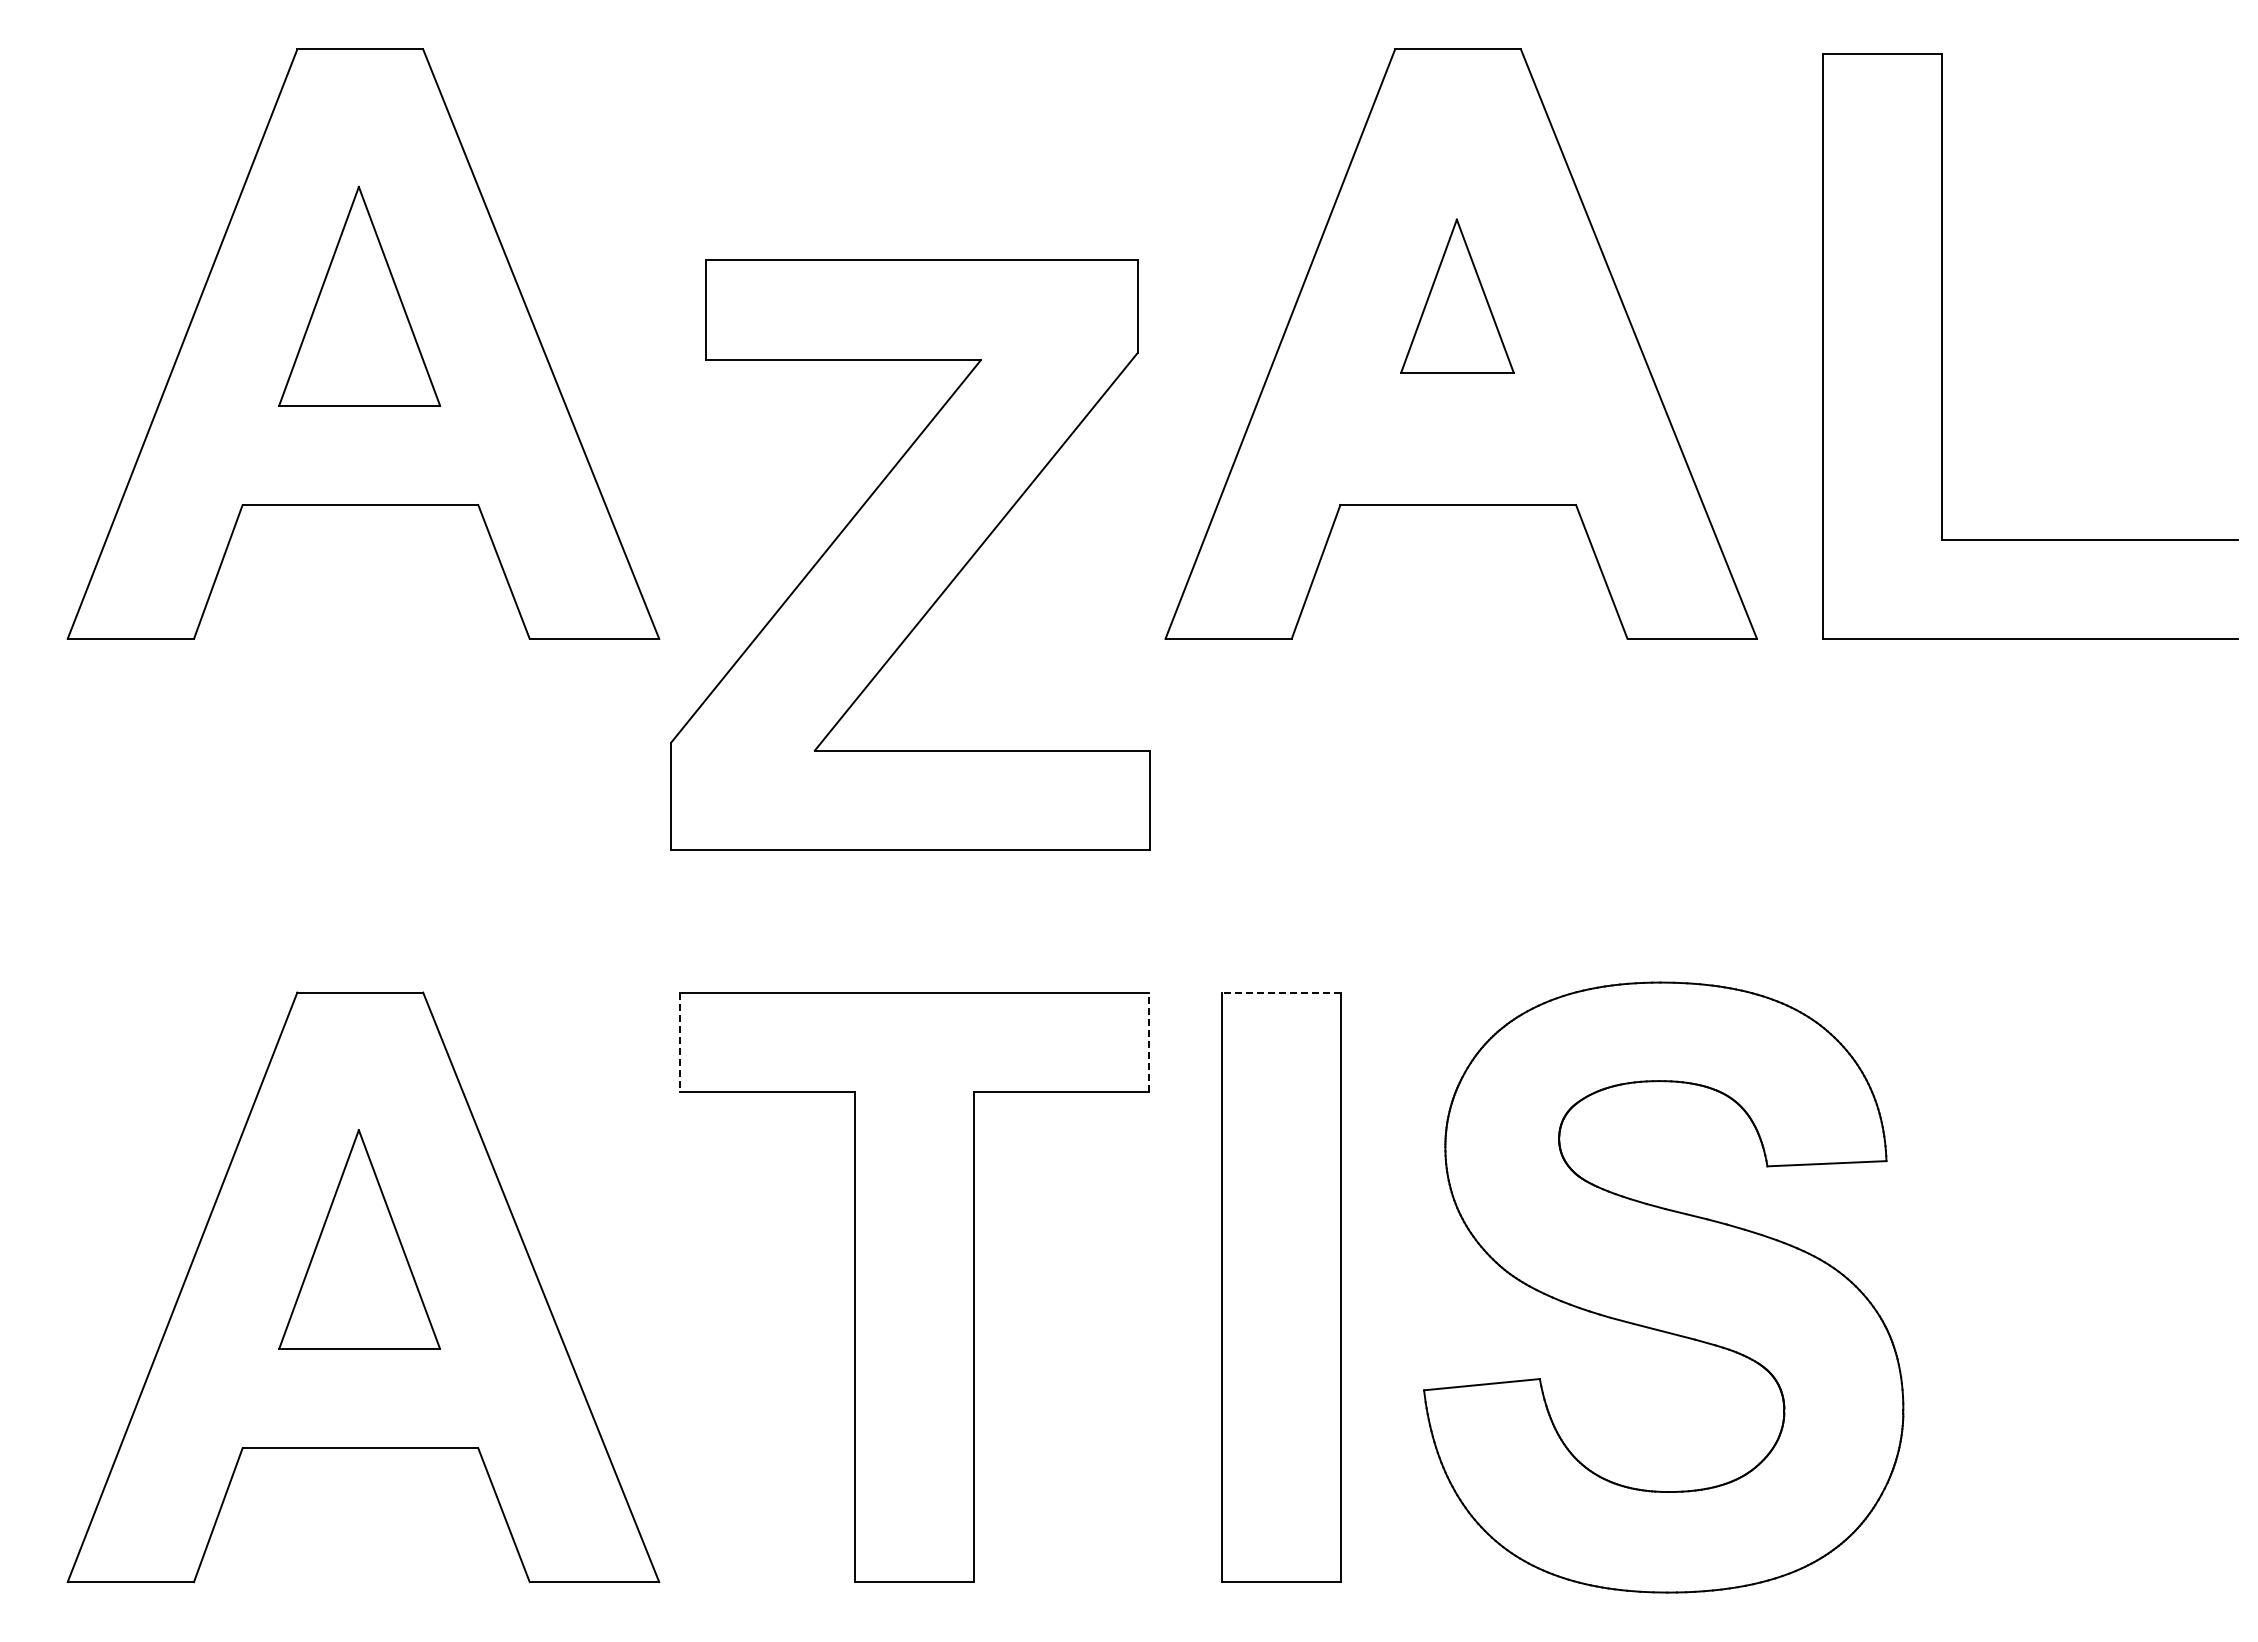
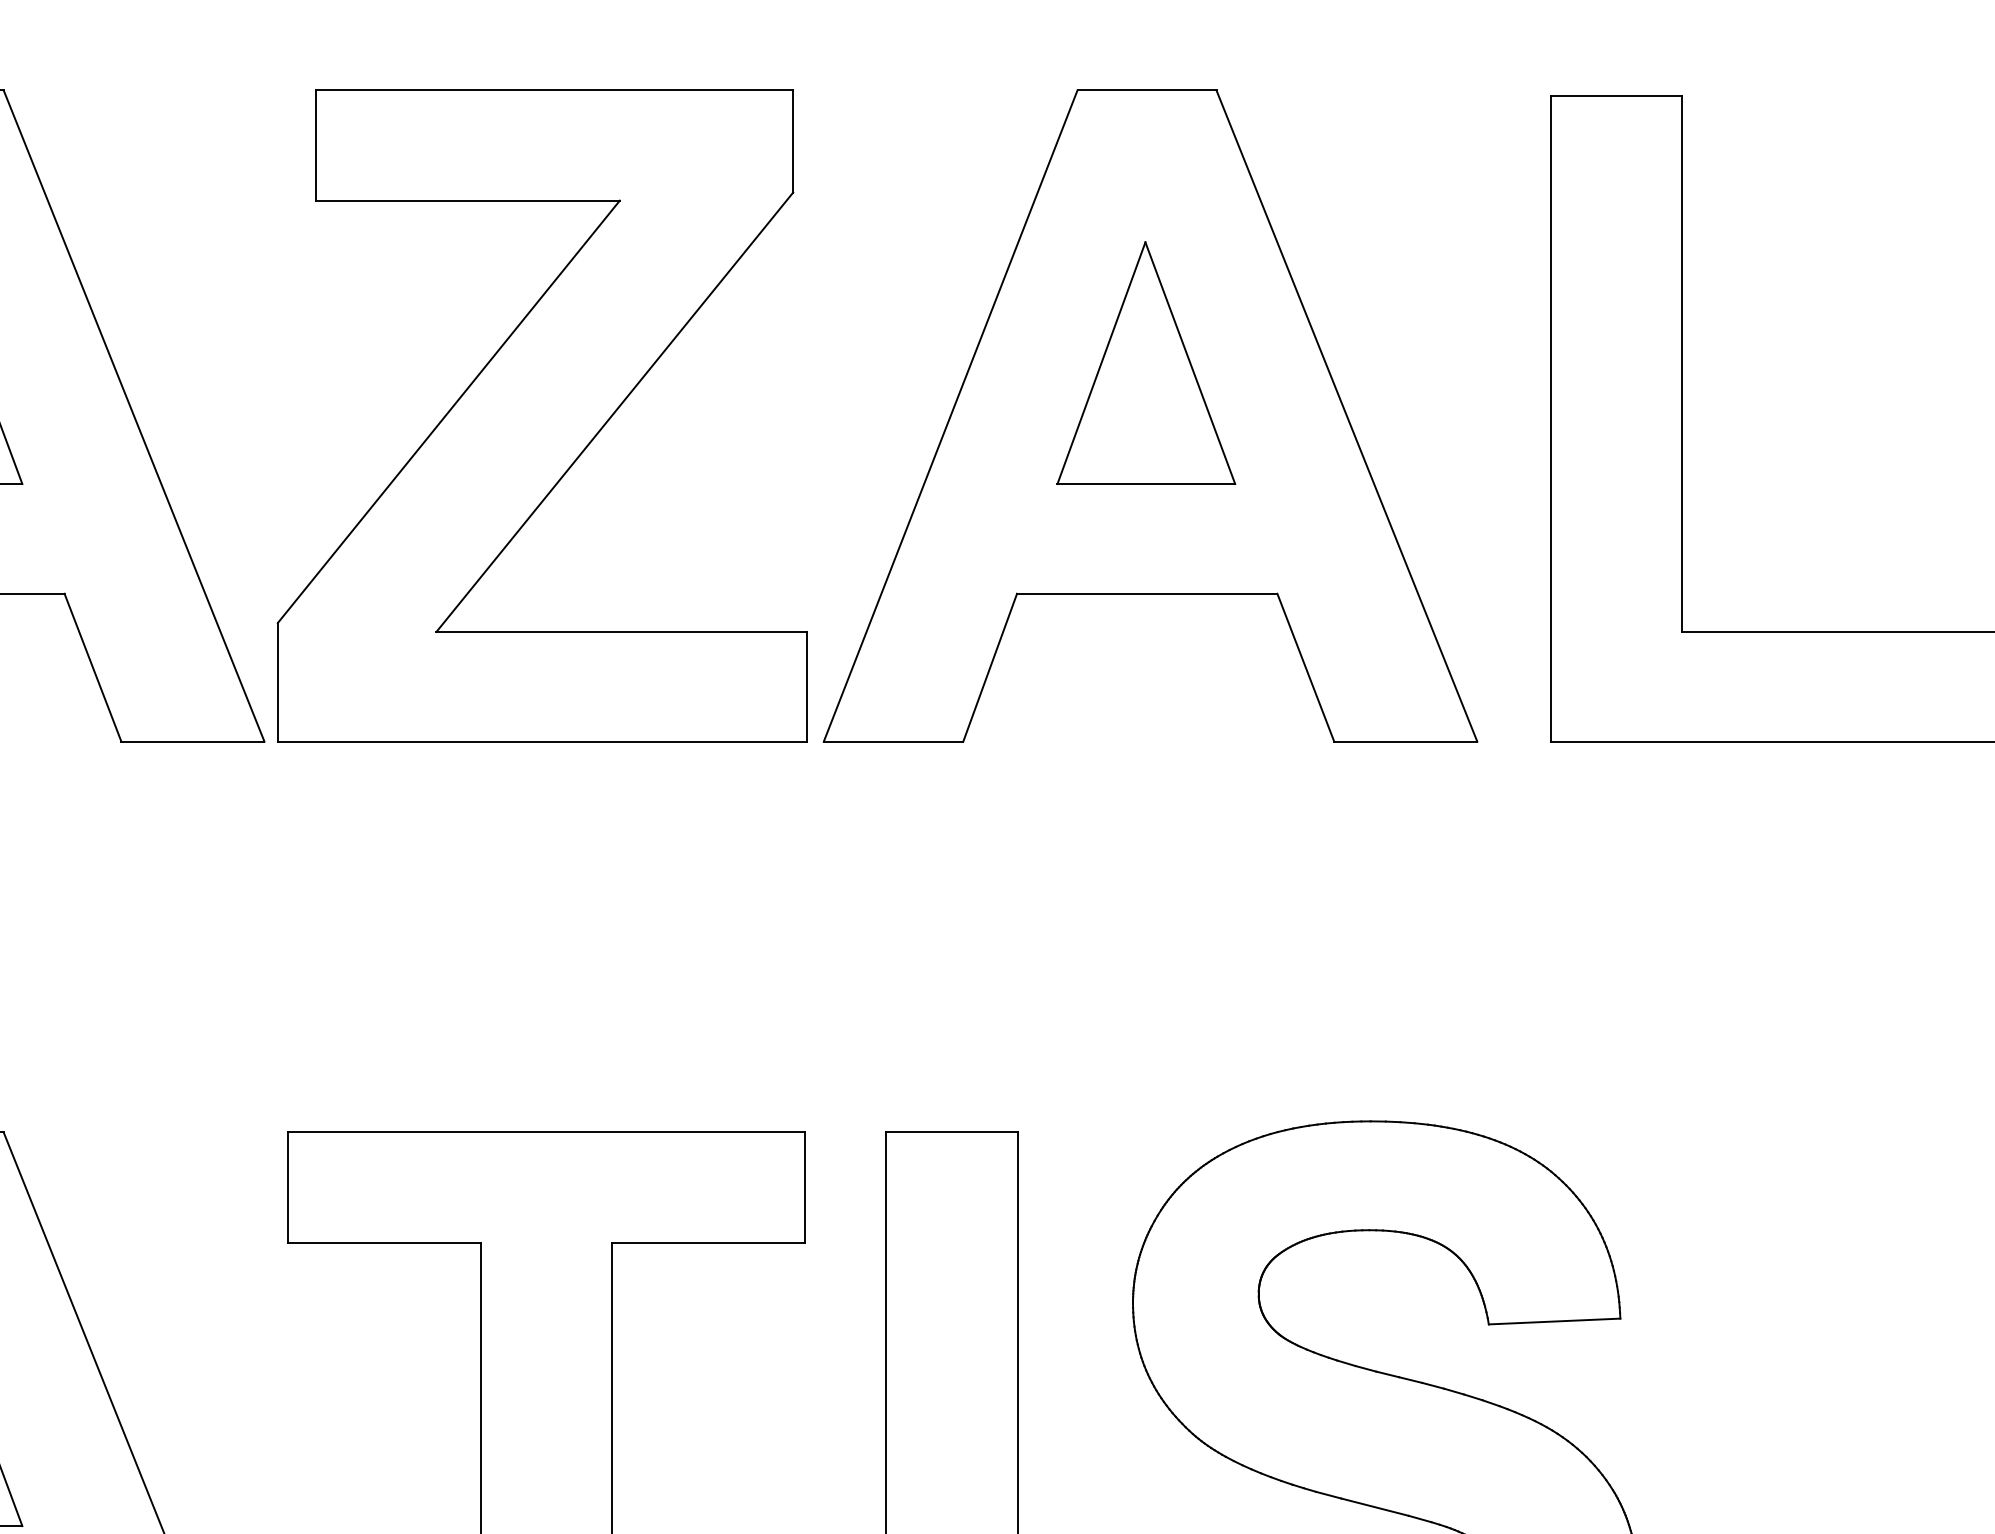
part: (1457, 295) -> (1146, 362), size x1.43
part: (910, 554) -> (542, 415), moved
line: (1281, 992) -> (951, 1132), dashed -> solid
line: (680, 1042) -> (287, 1187), dashed -> solid
line: (1148, 1042) -> (805, 1187), dashed -> solid

